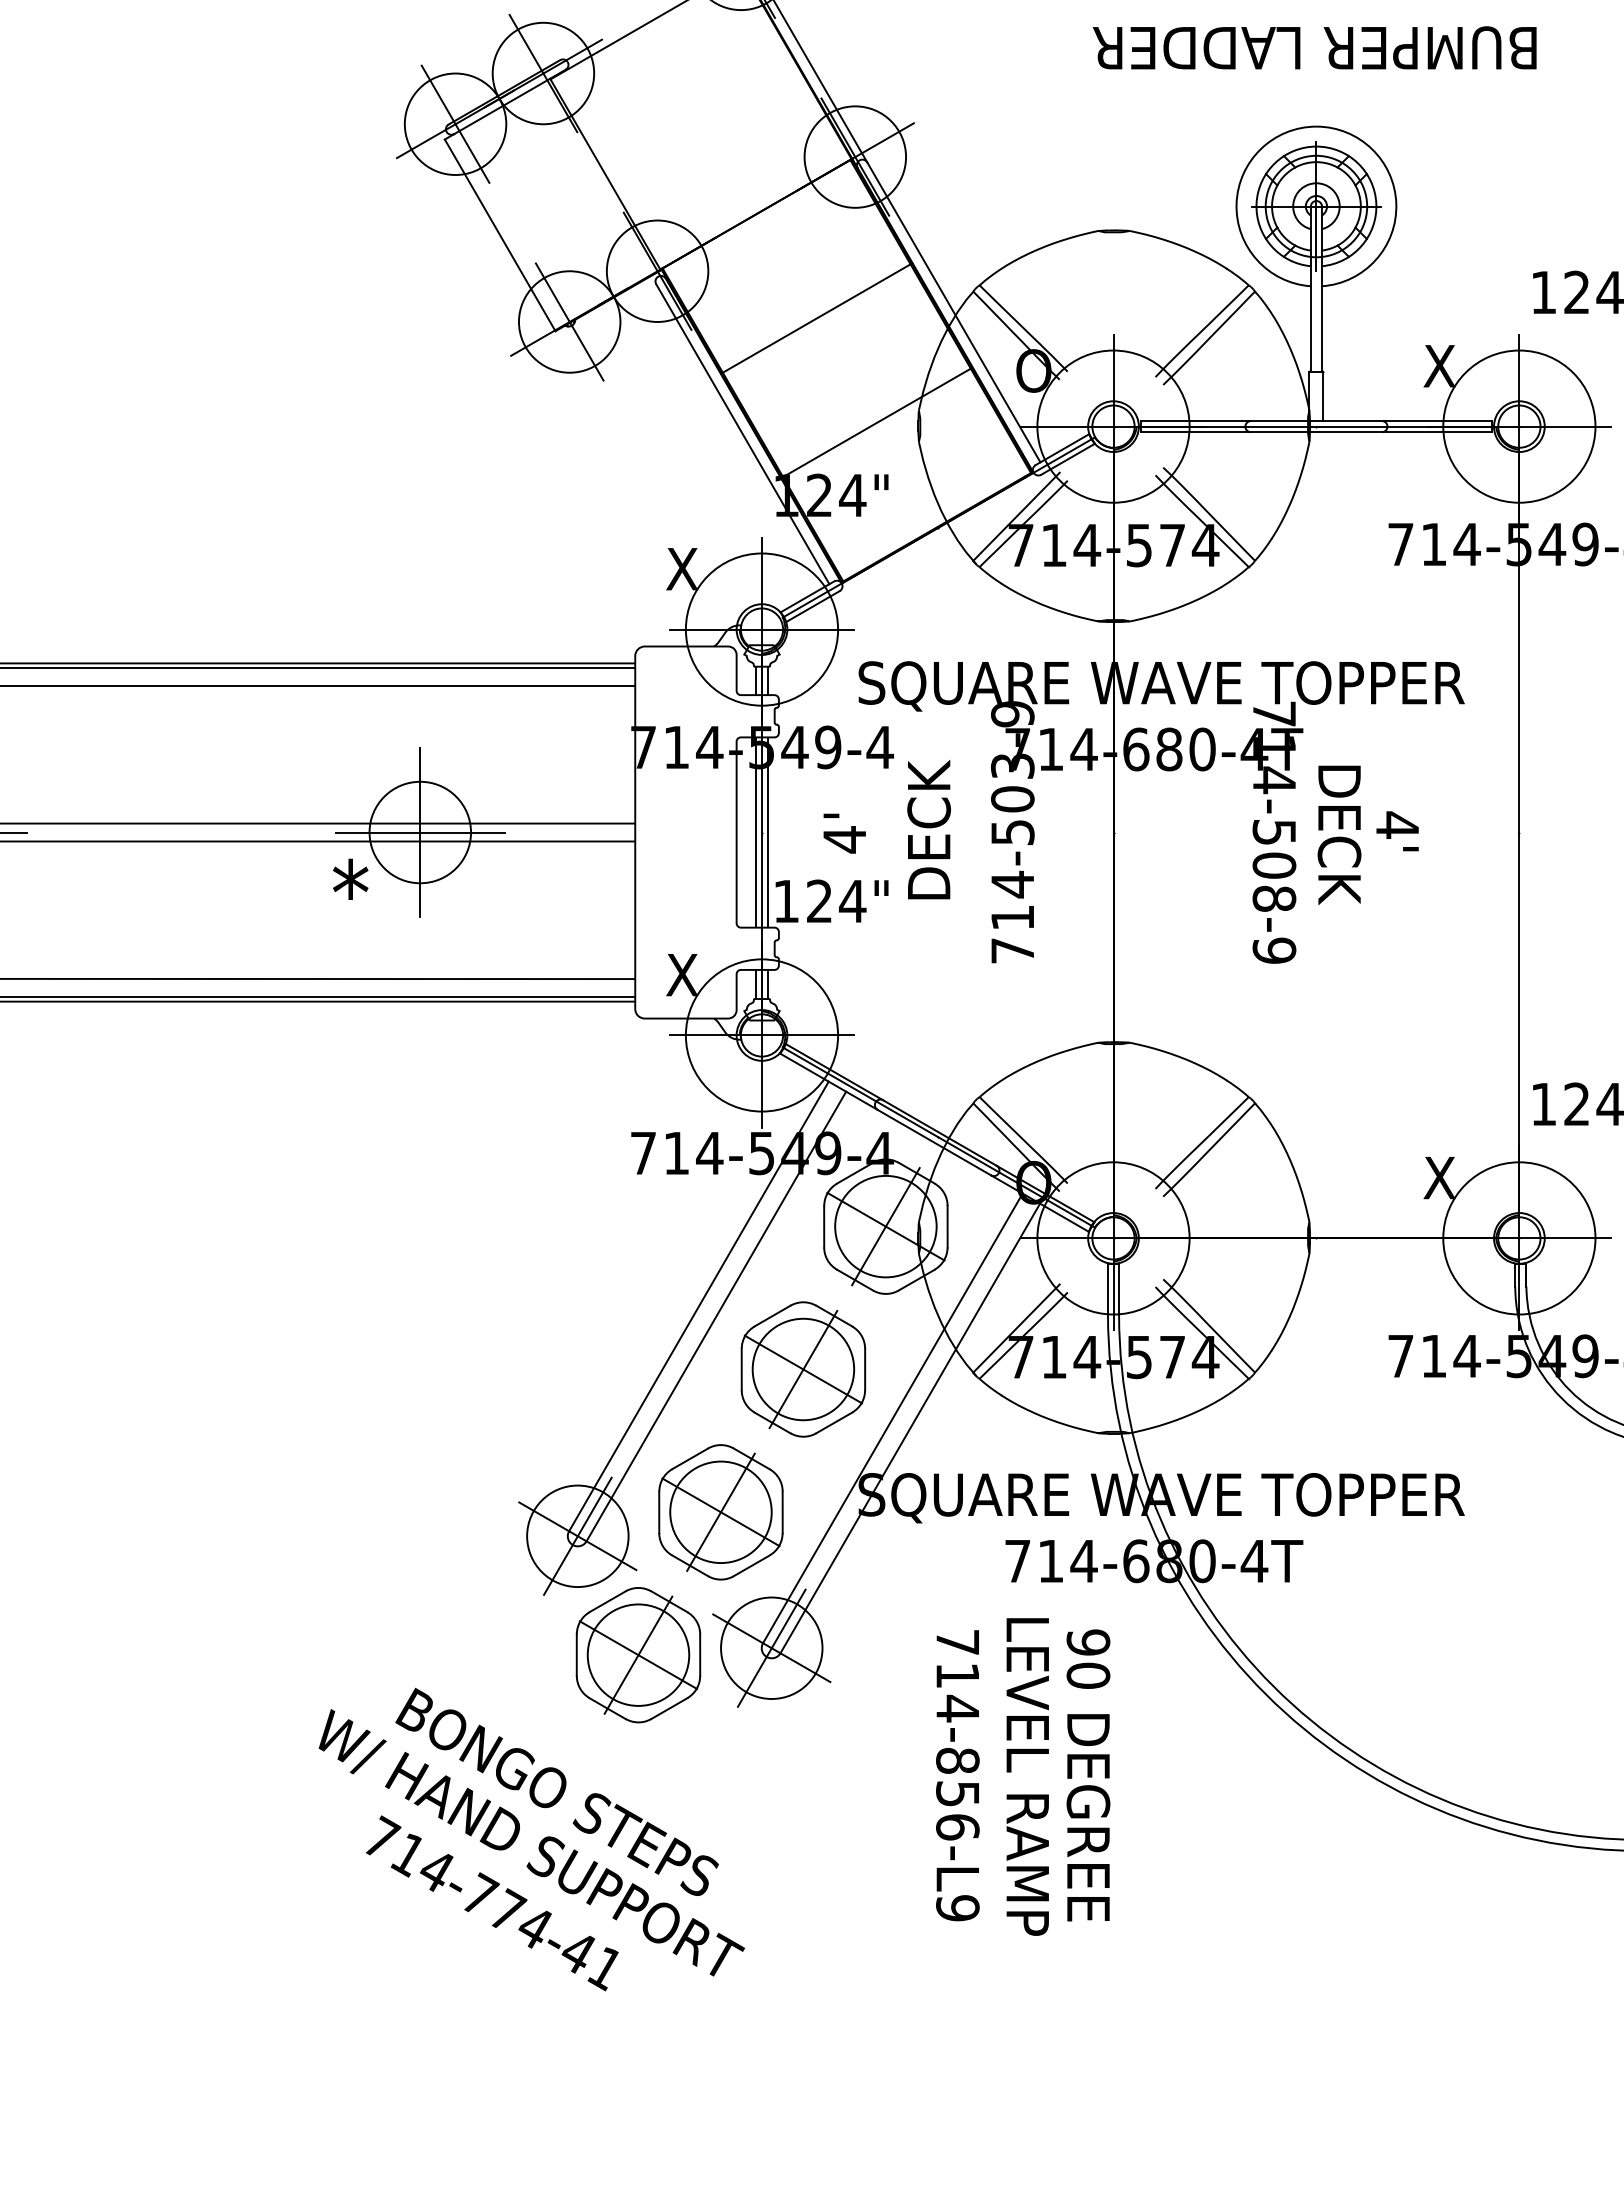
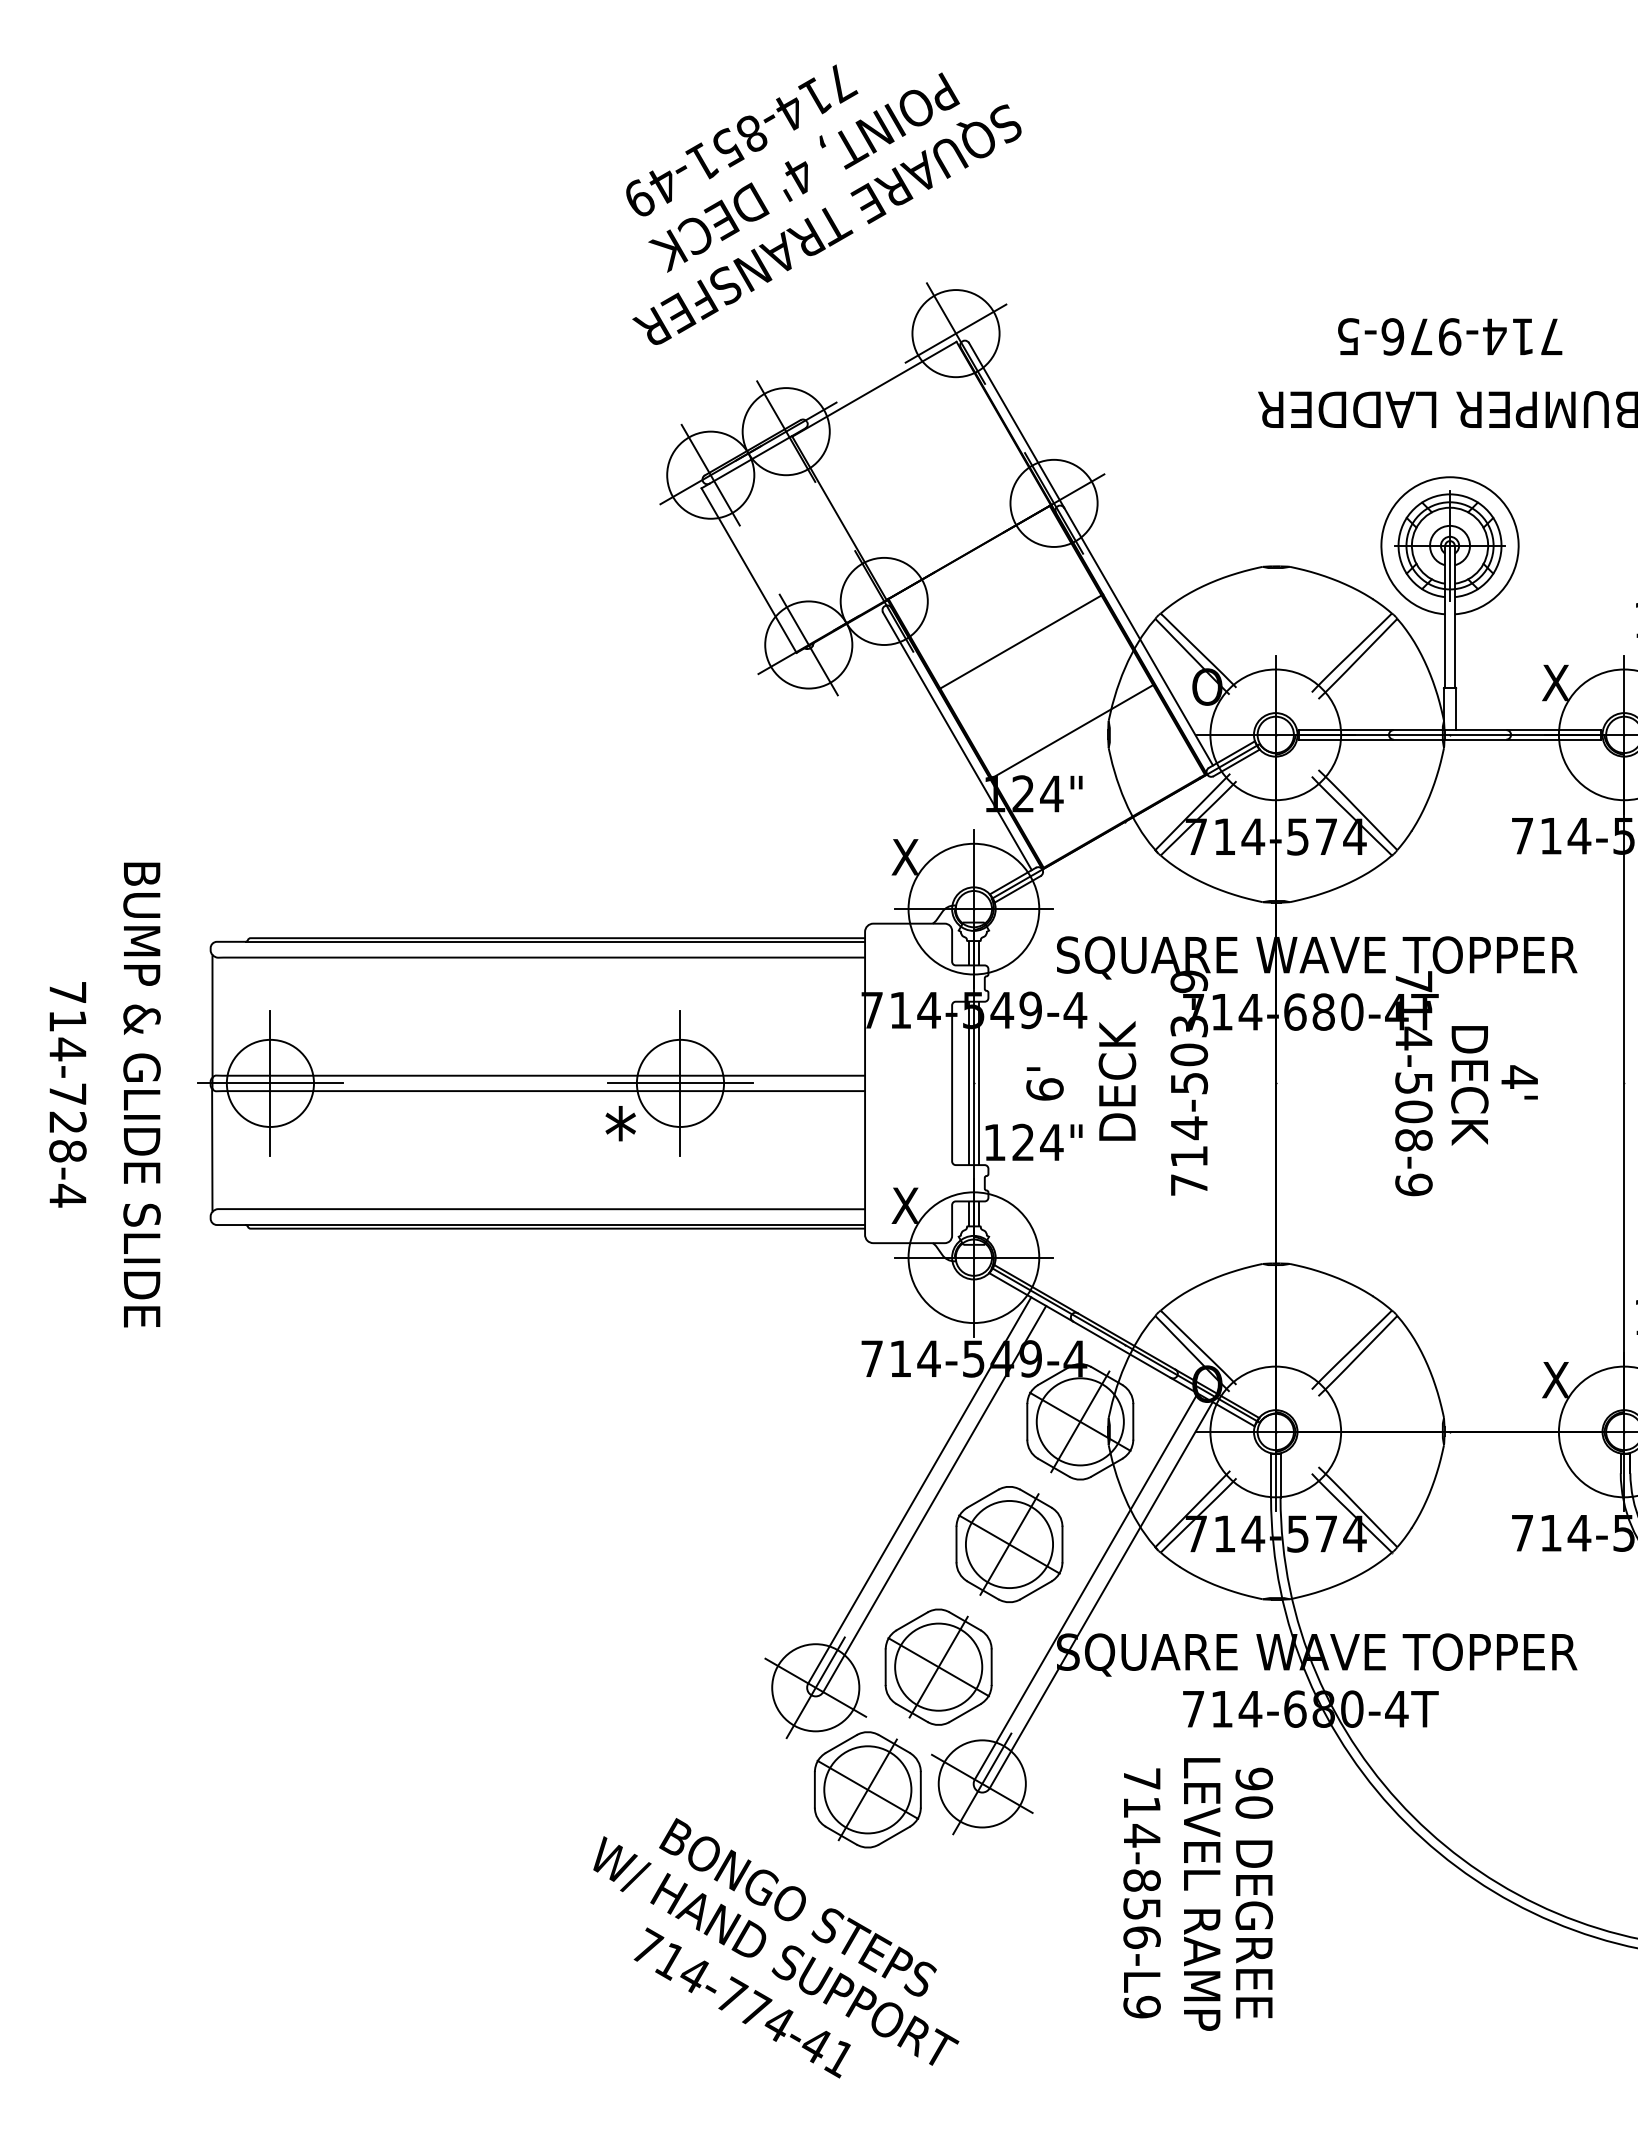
text: (844, 839) -> (1044, 1089), 4' -> 6'

